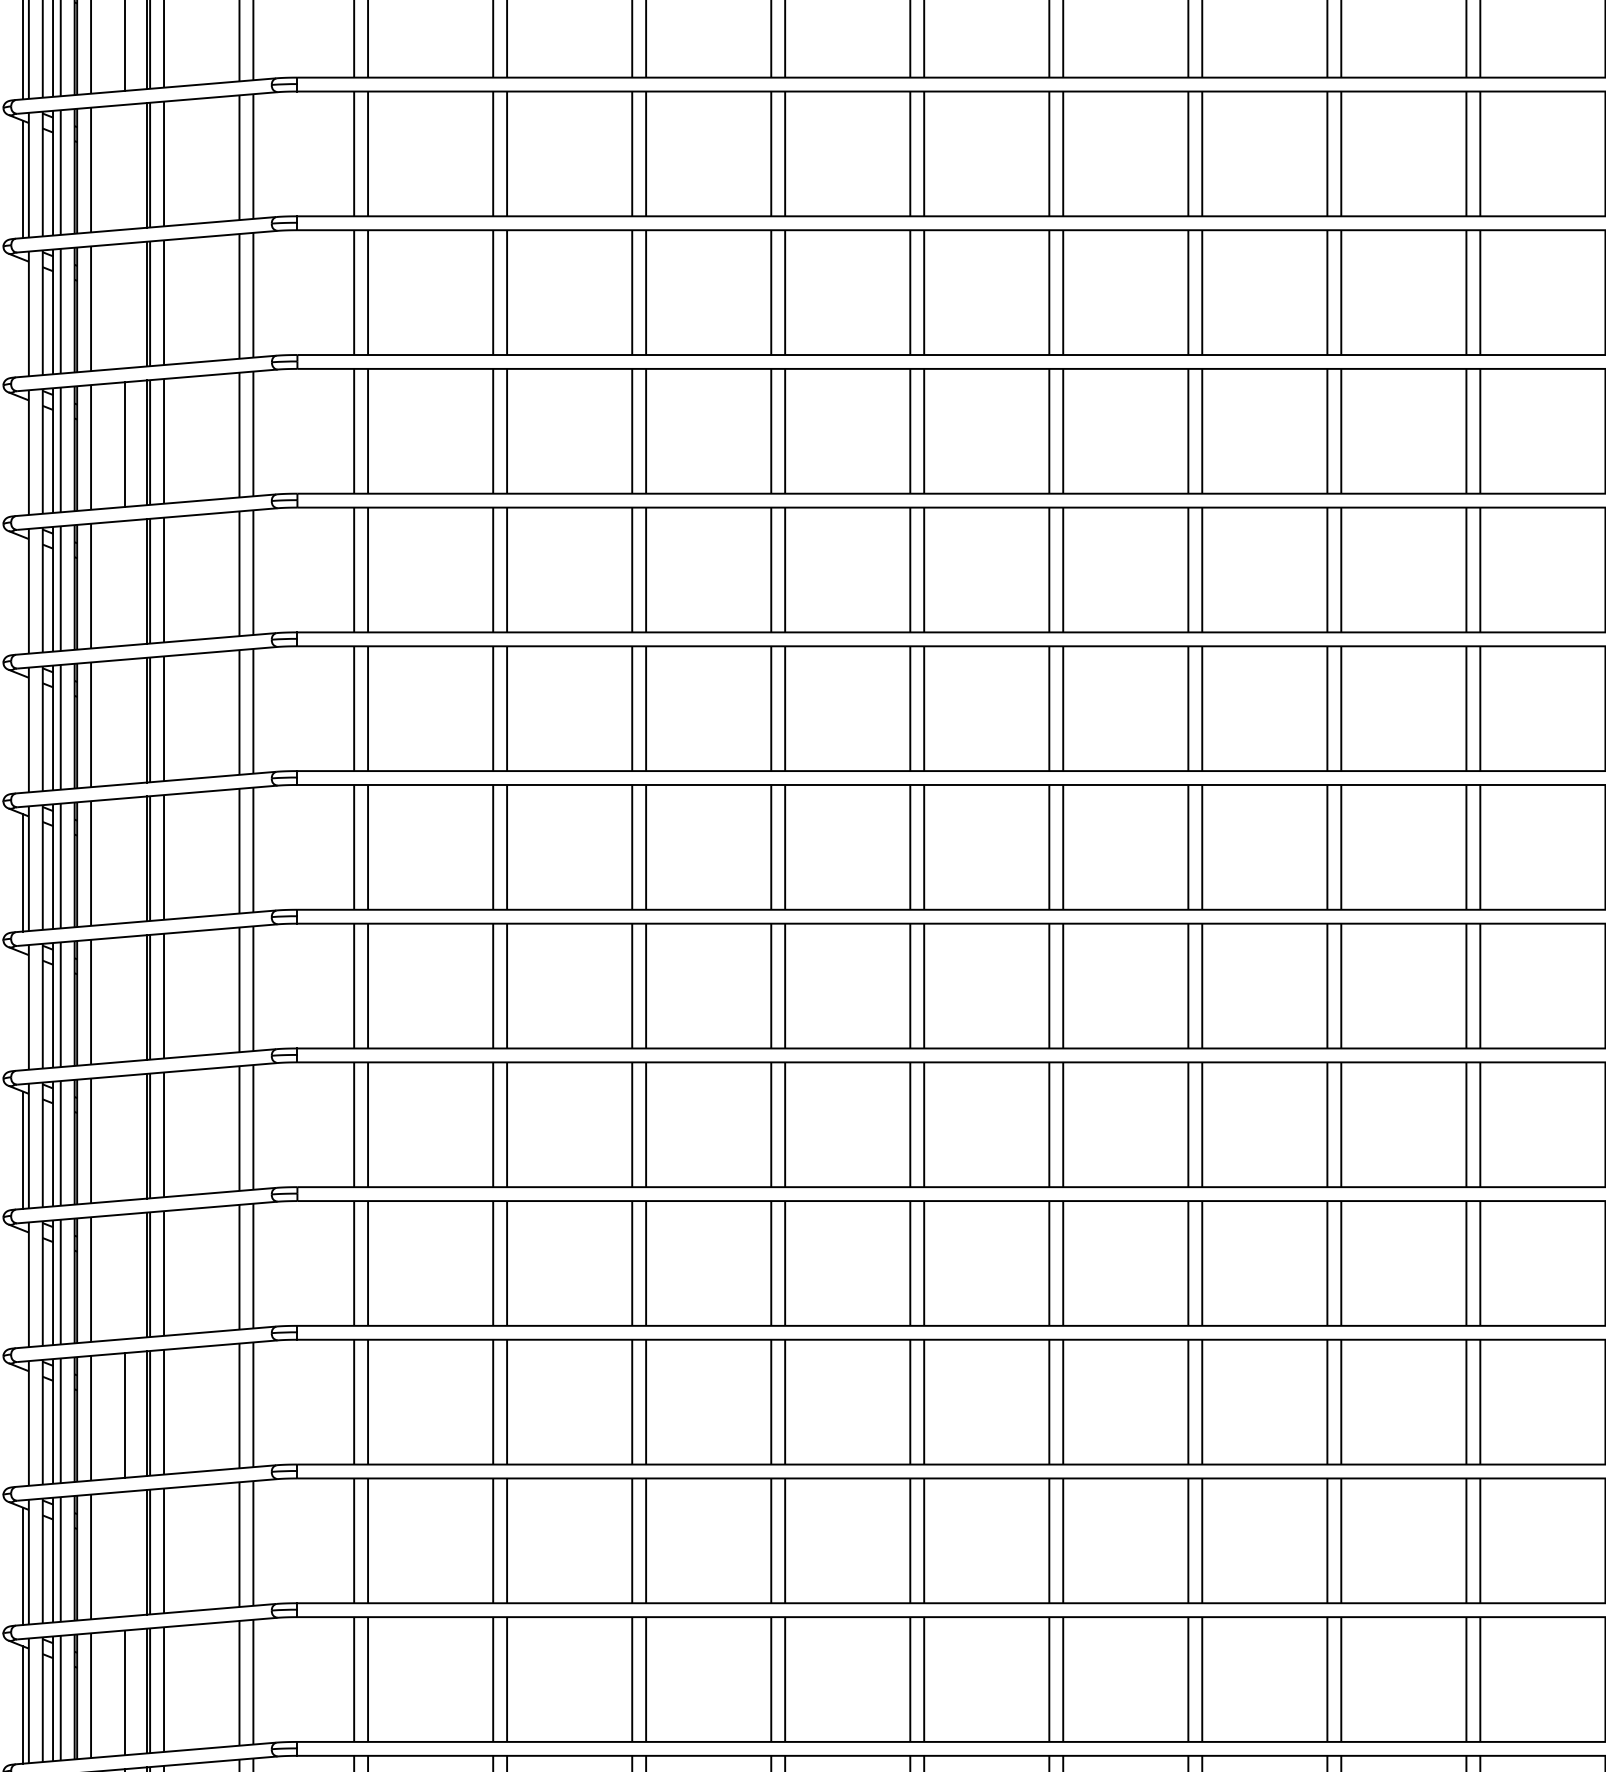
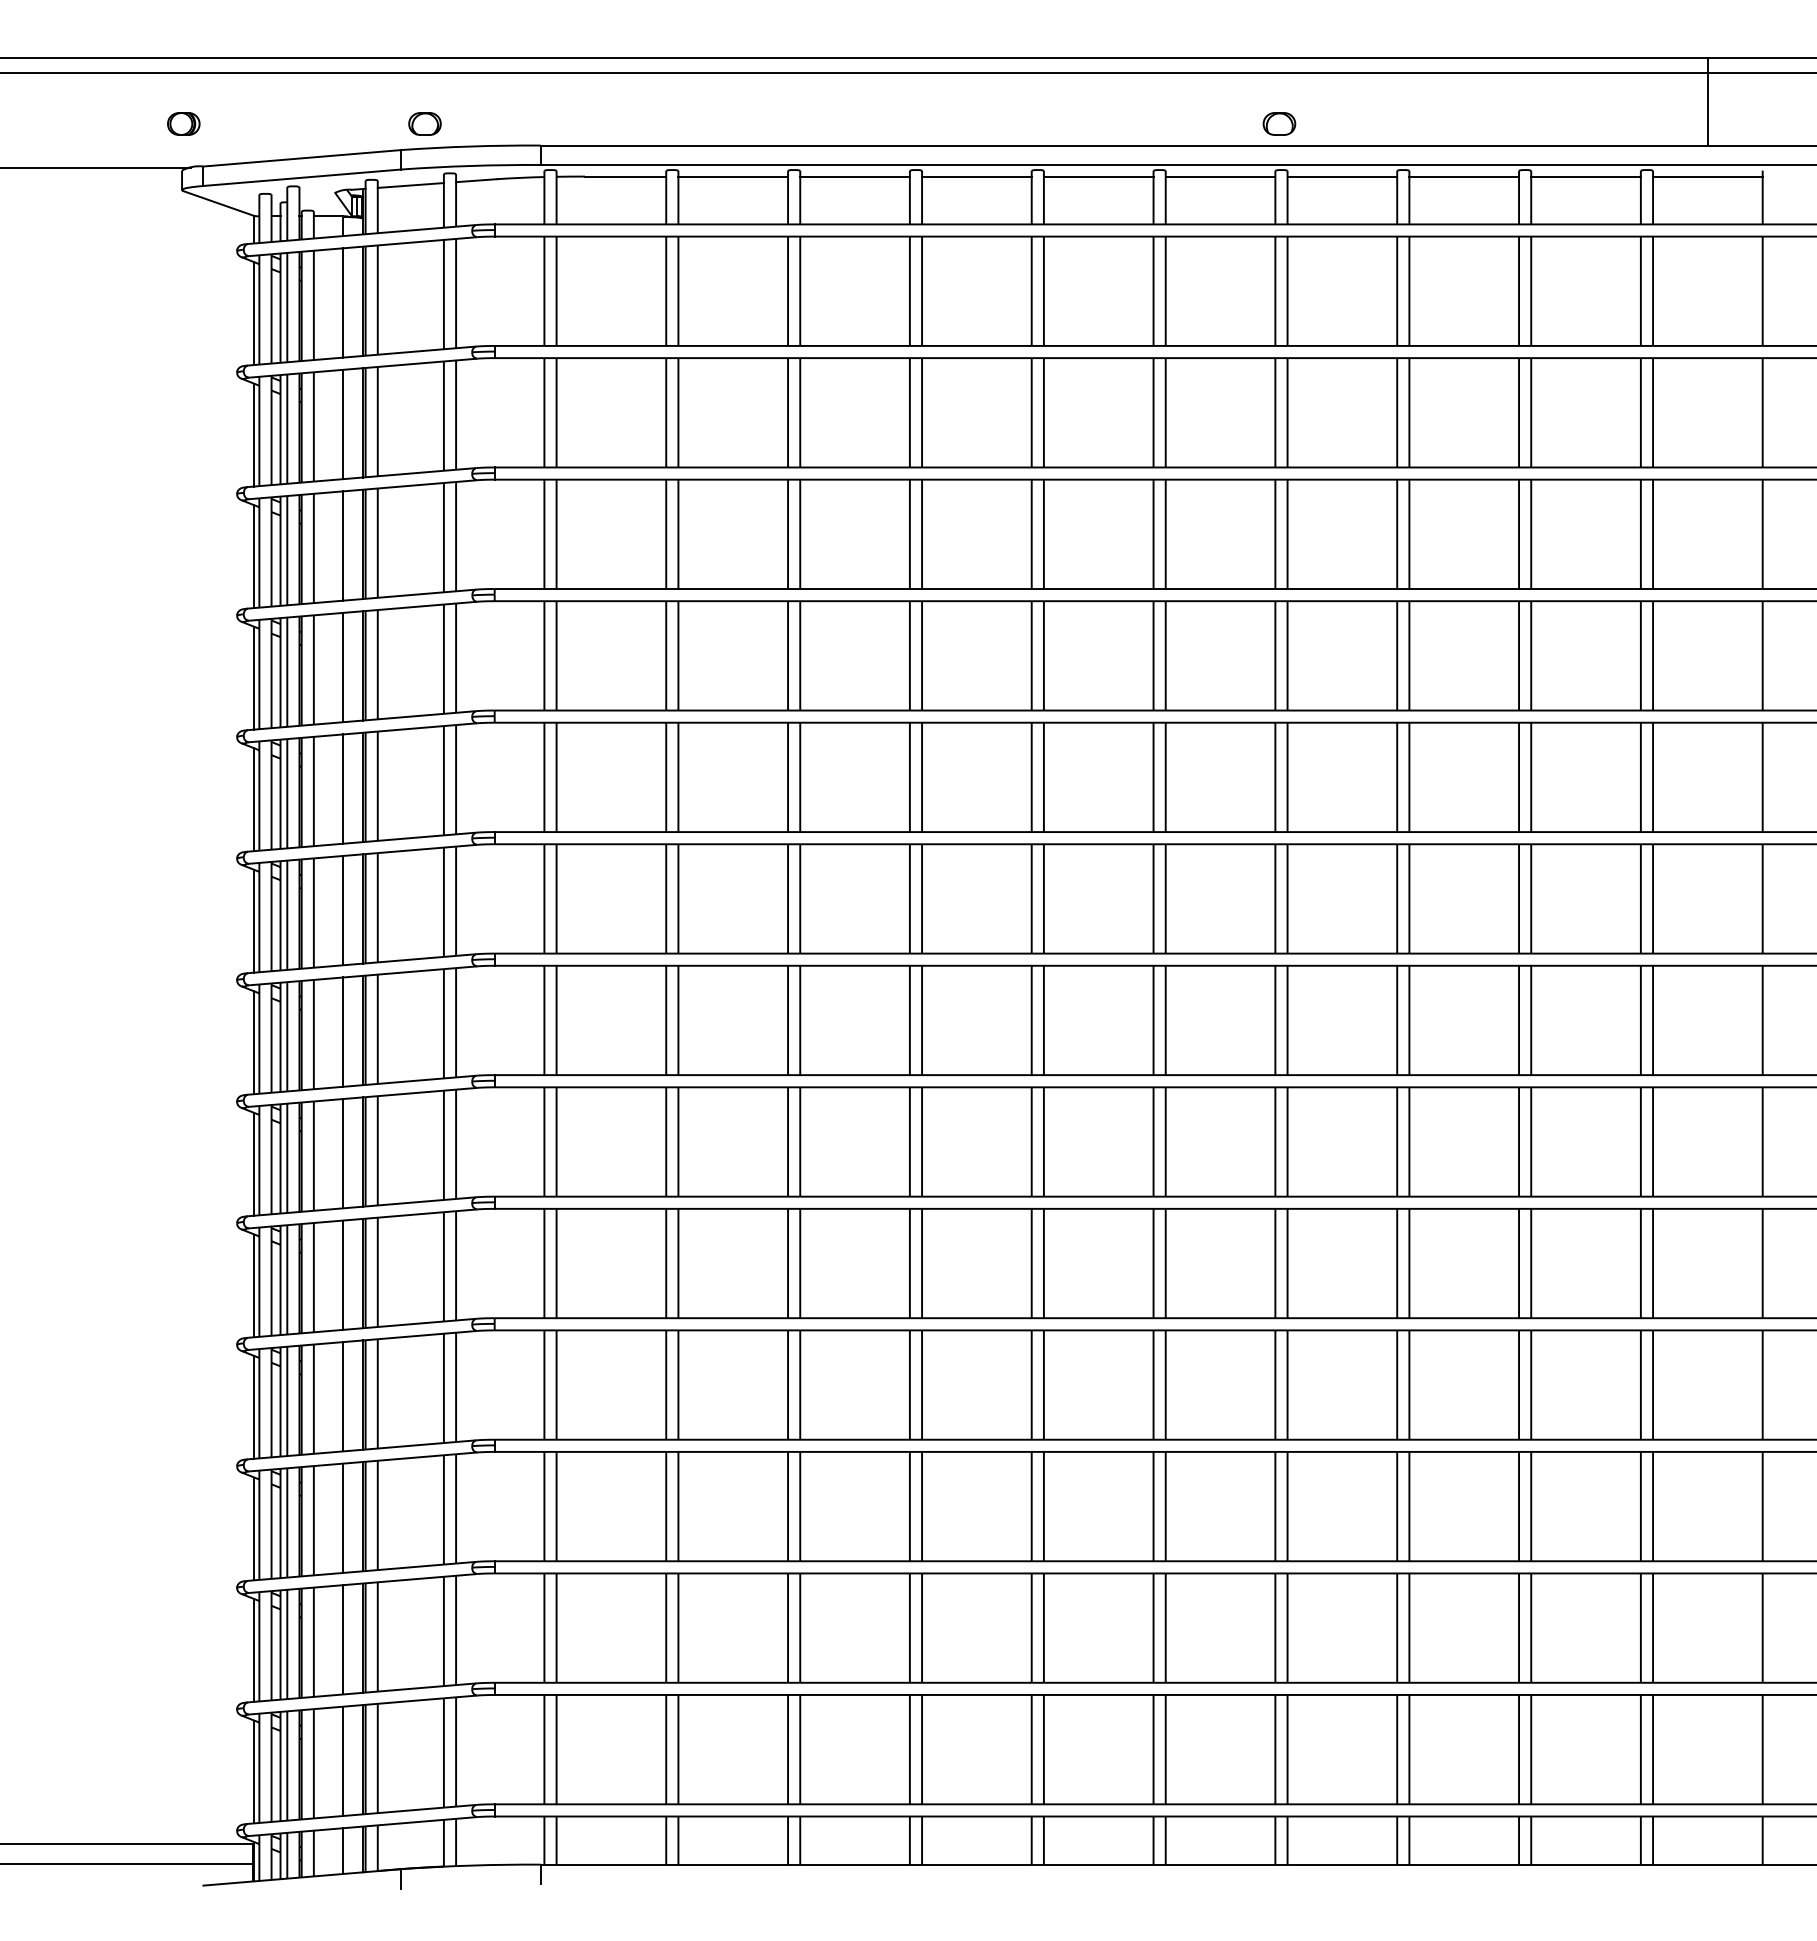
line: (124, 167) -> (343, 424), added
line: (124, 305) -> (343, 545), added
line: (23, 317) -> (254, 556), added
line: (23, 455) -> (254, 677), added
line: (124, 582) -> (343, 788), added
line: (23, 595) -> (254, 799), added
line: (124, 721) -> (343, 910), added
line: (23, 733) -> (254, 920), added
line: (124, 859) -> (343, 1031), added
line: (124, 999) -> (343, 1153), added
line: (23, 1010) -> (254, 1163), added
line: (124, 1137) -> (343, 1274), added
line: (124, 1276) -> (343, 1396), added
line: (23, 1289) -> (254, 1407), added
line: (23, 1427) -> (254, 1528), added
line: (124, 1553) -> (343, 1639), added

